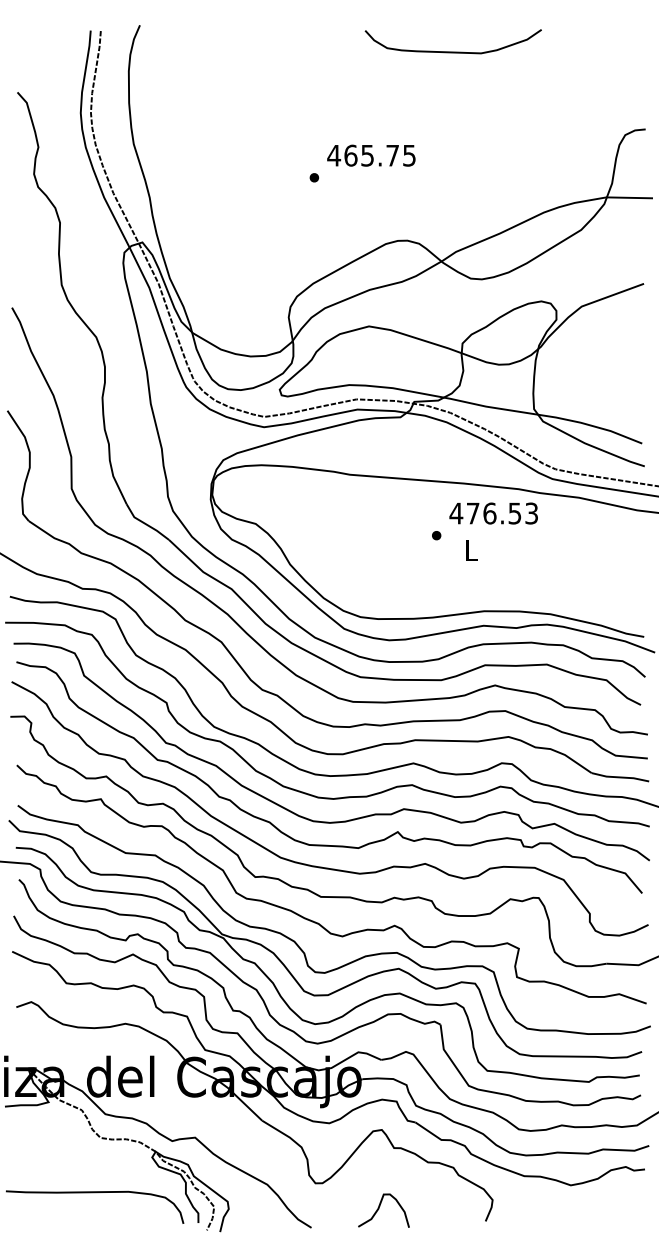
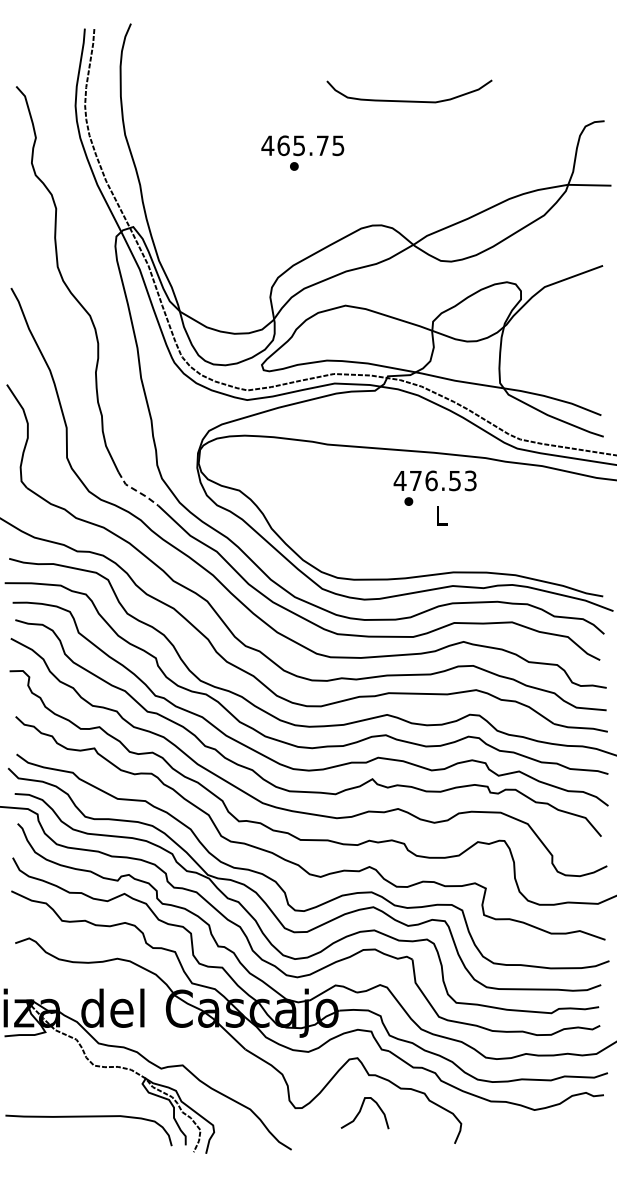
curve: (452, 51) -> (408, 100), moved
text: (371, 155) -> (302, 145), moved
text: (493, 513) -> (434, 480), moved
line: (146, 524) -> (137, 491), solid -> dashed
curve: (379, 1209) -> (360, 1112), moved

